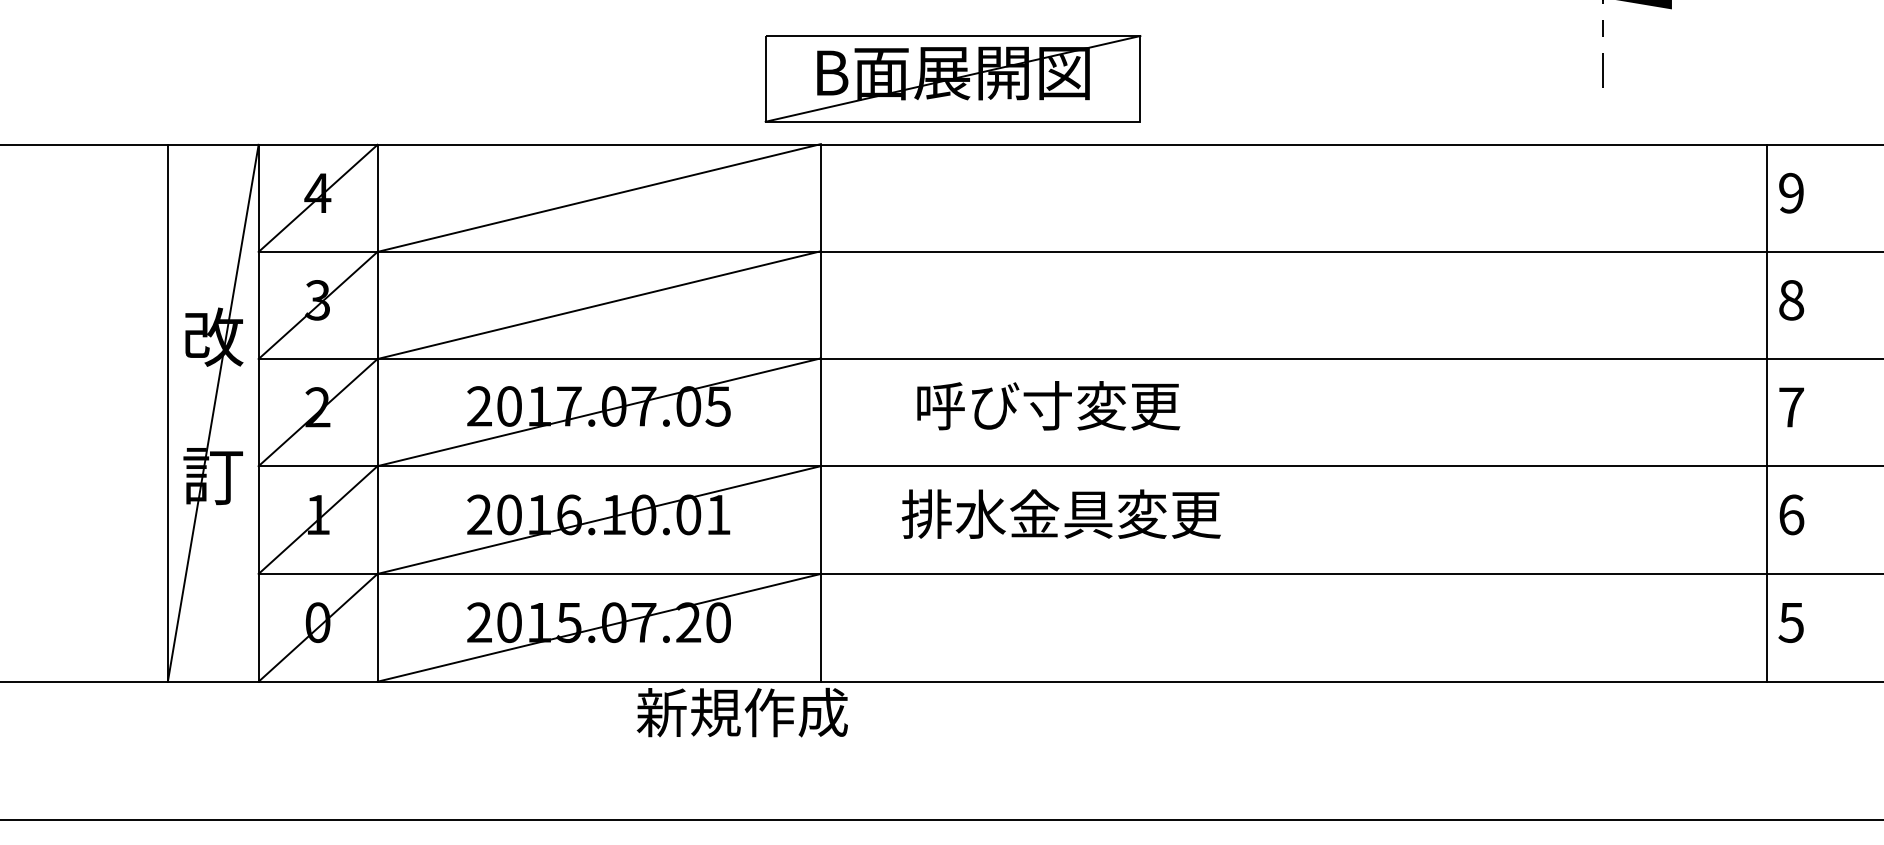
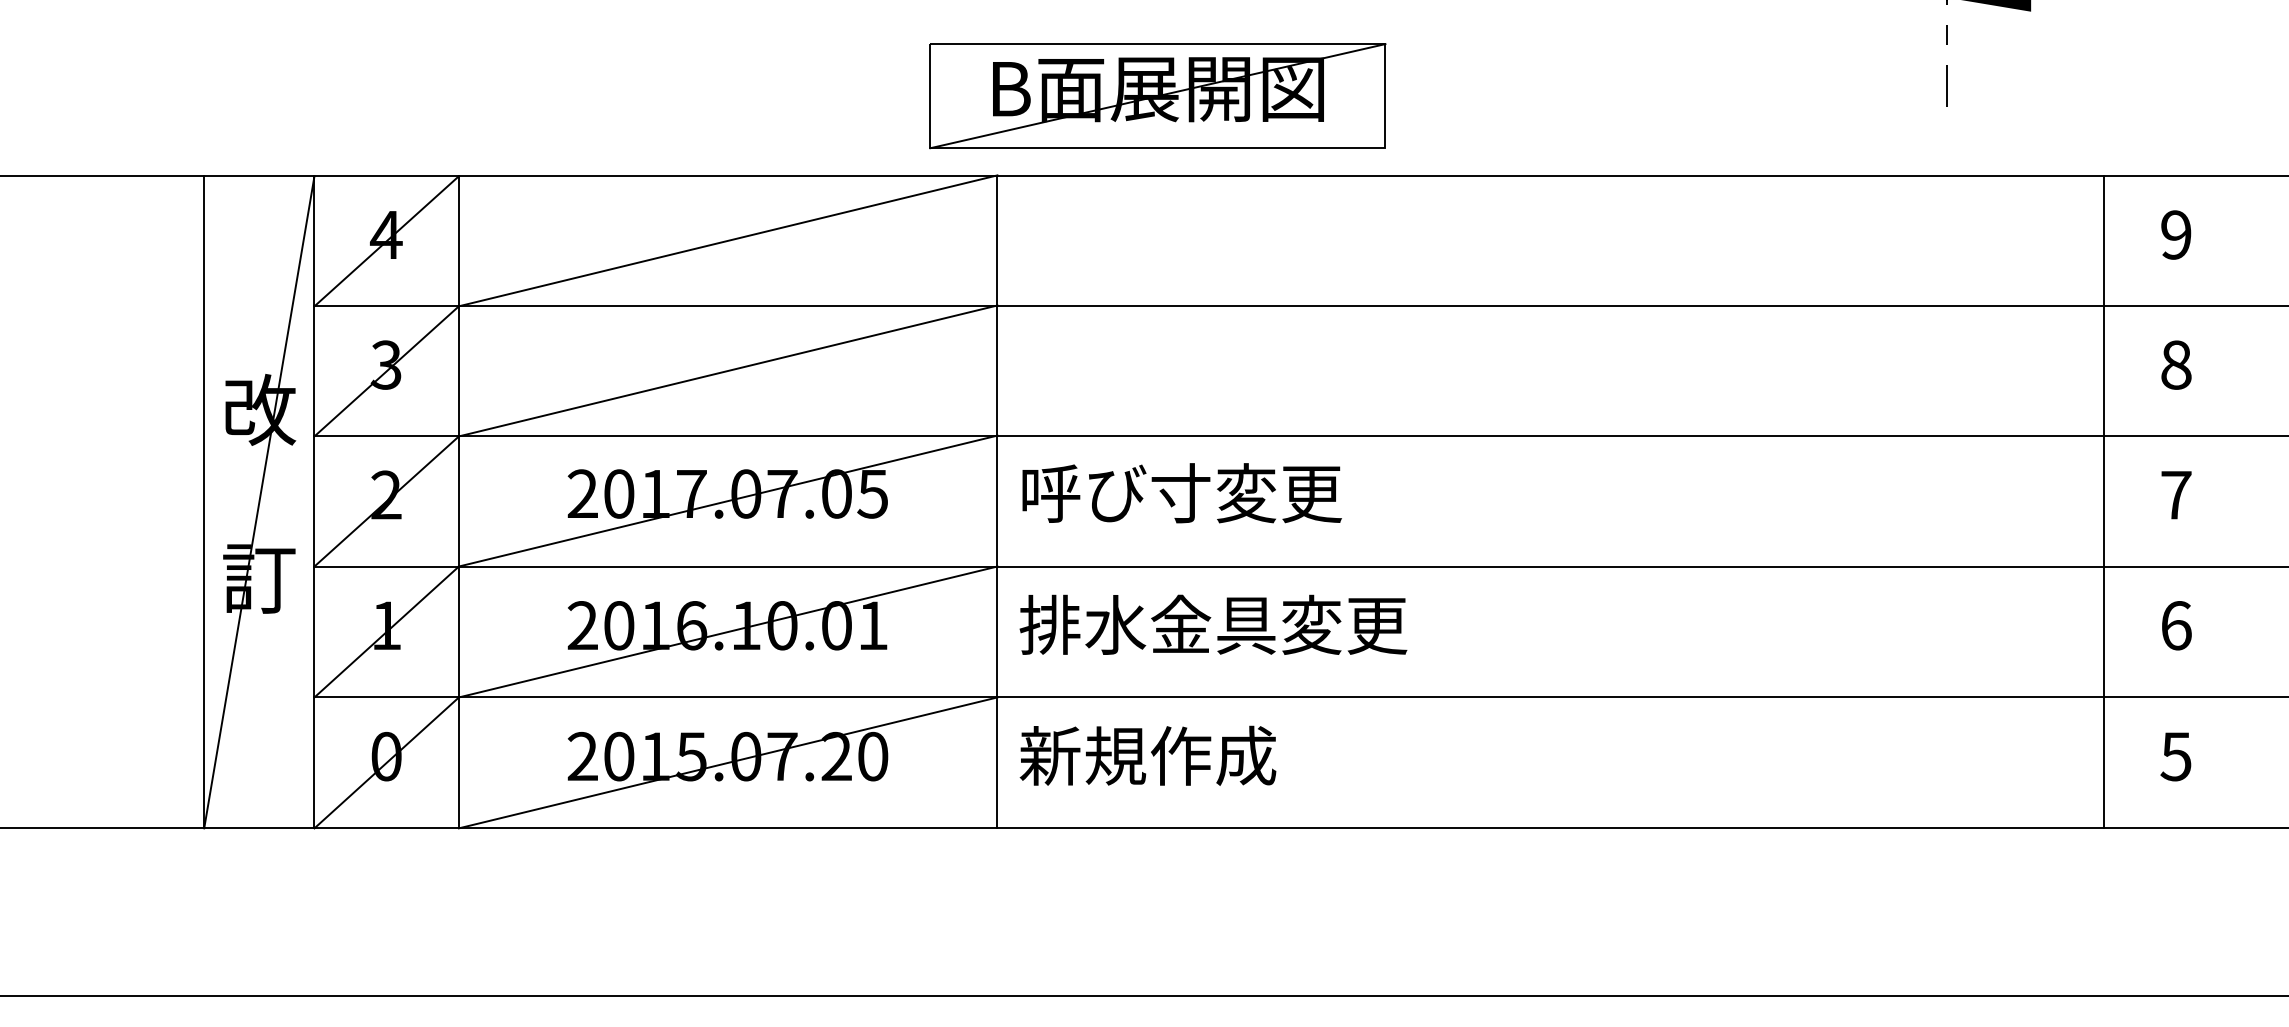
text: (1048, 406) -> (1181, 493), moved
line: (1766, 413) -> (2104, 502), moved
text: (1061, 513) -> (1213, 624), moved
text: (741, 712) -> (1147, 755), moved

